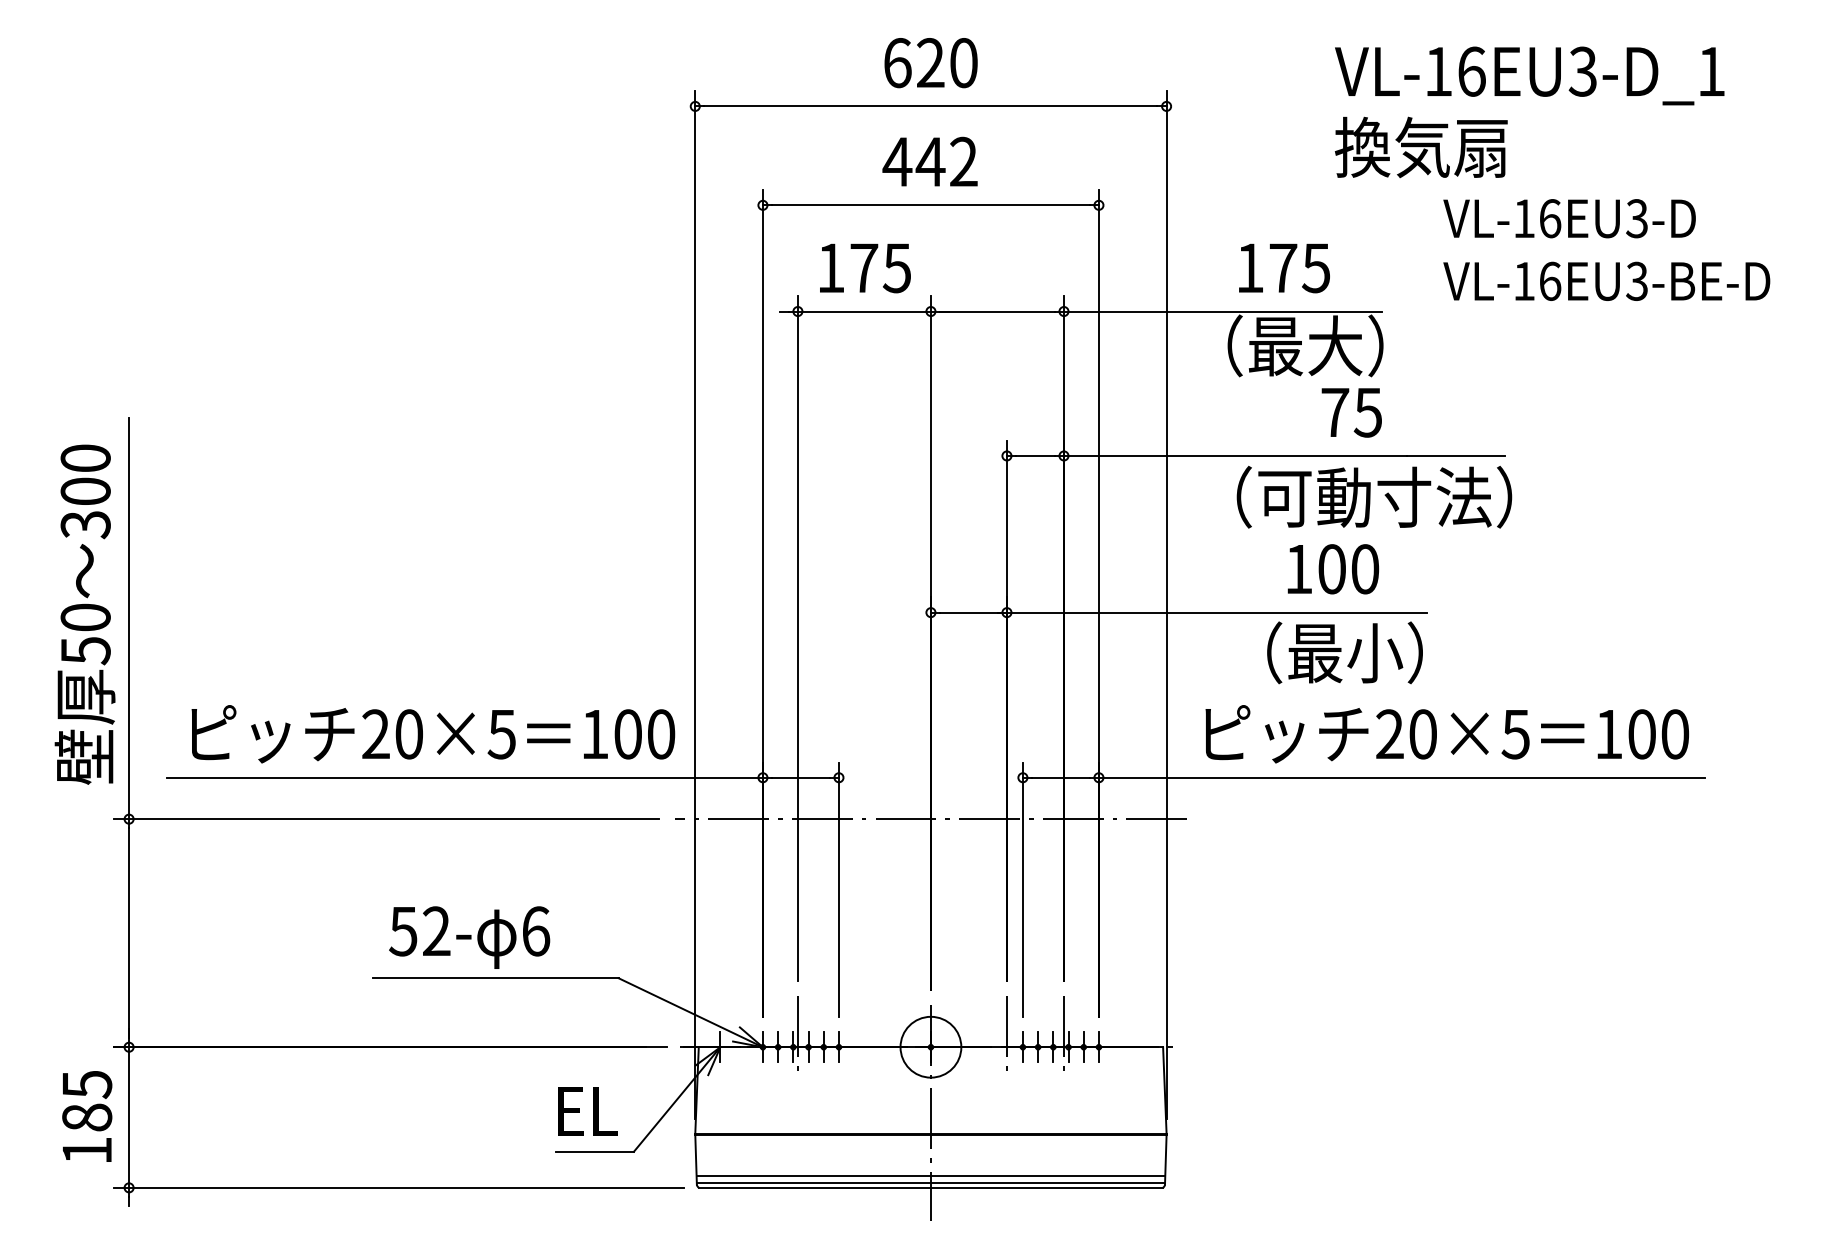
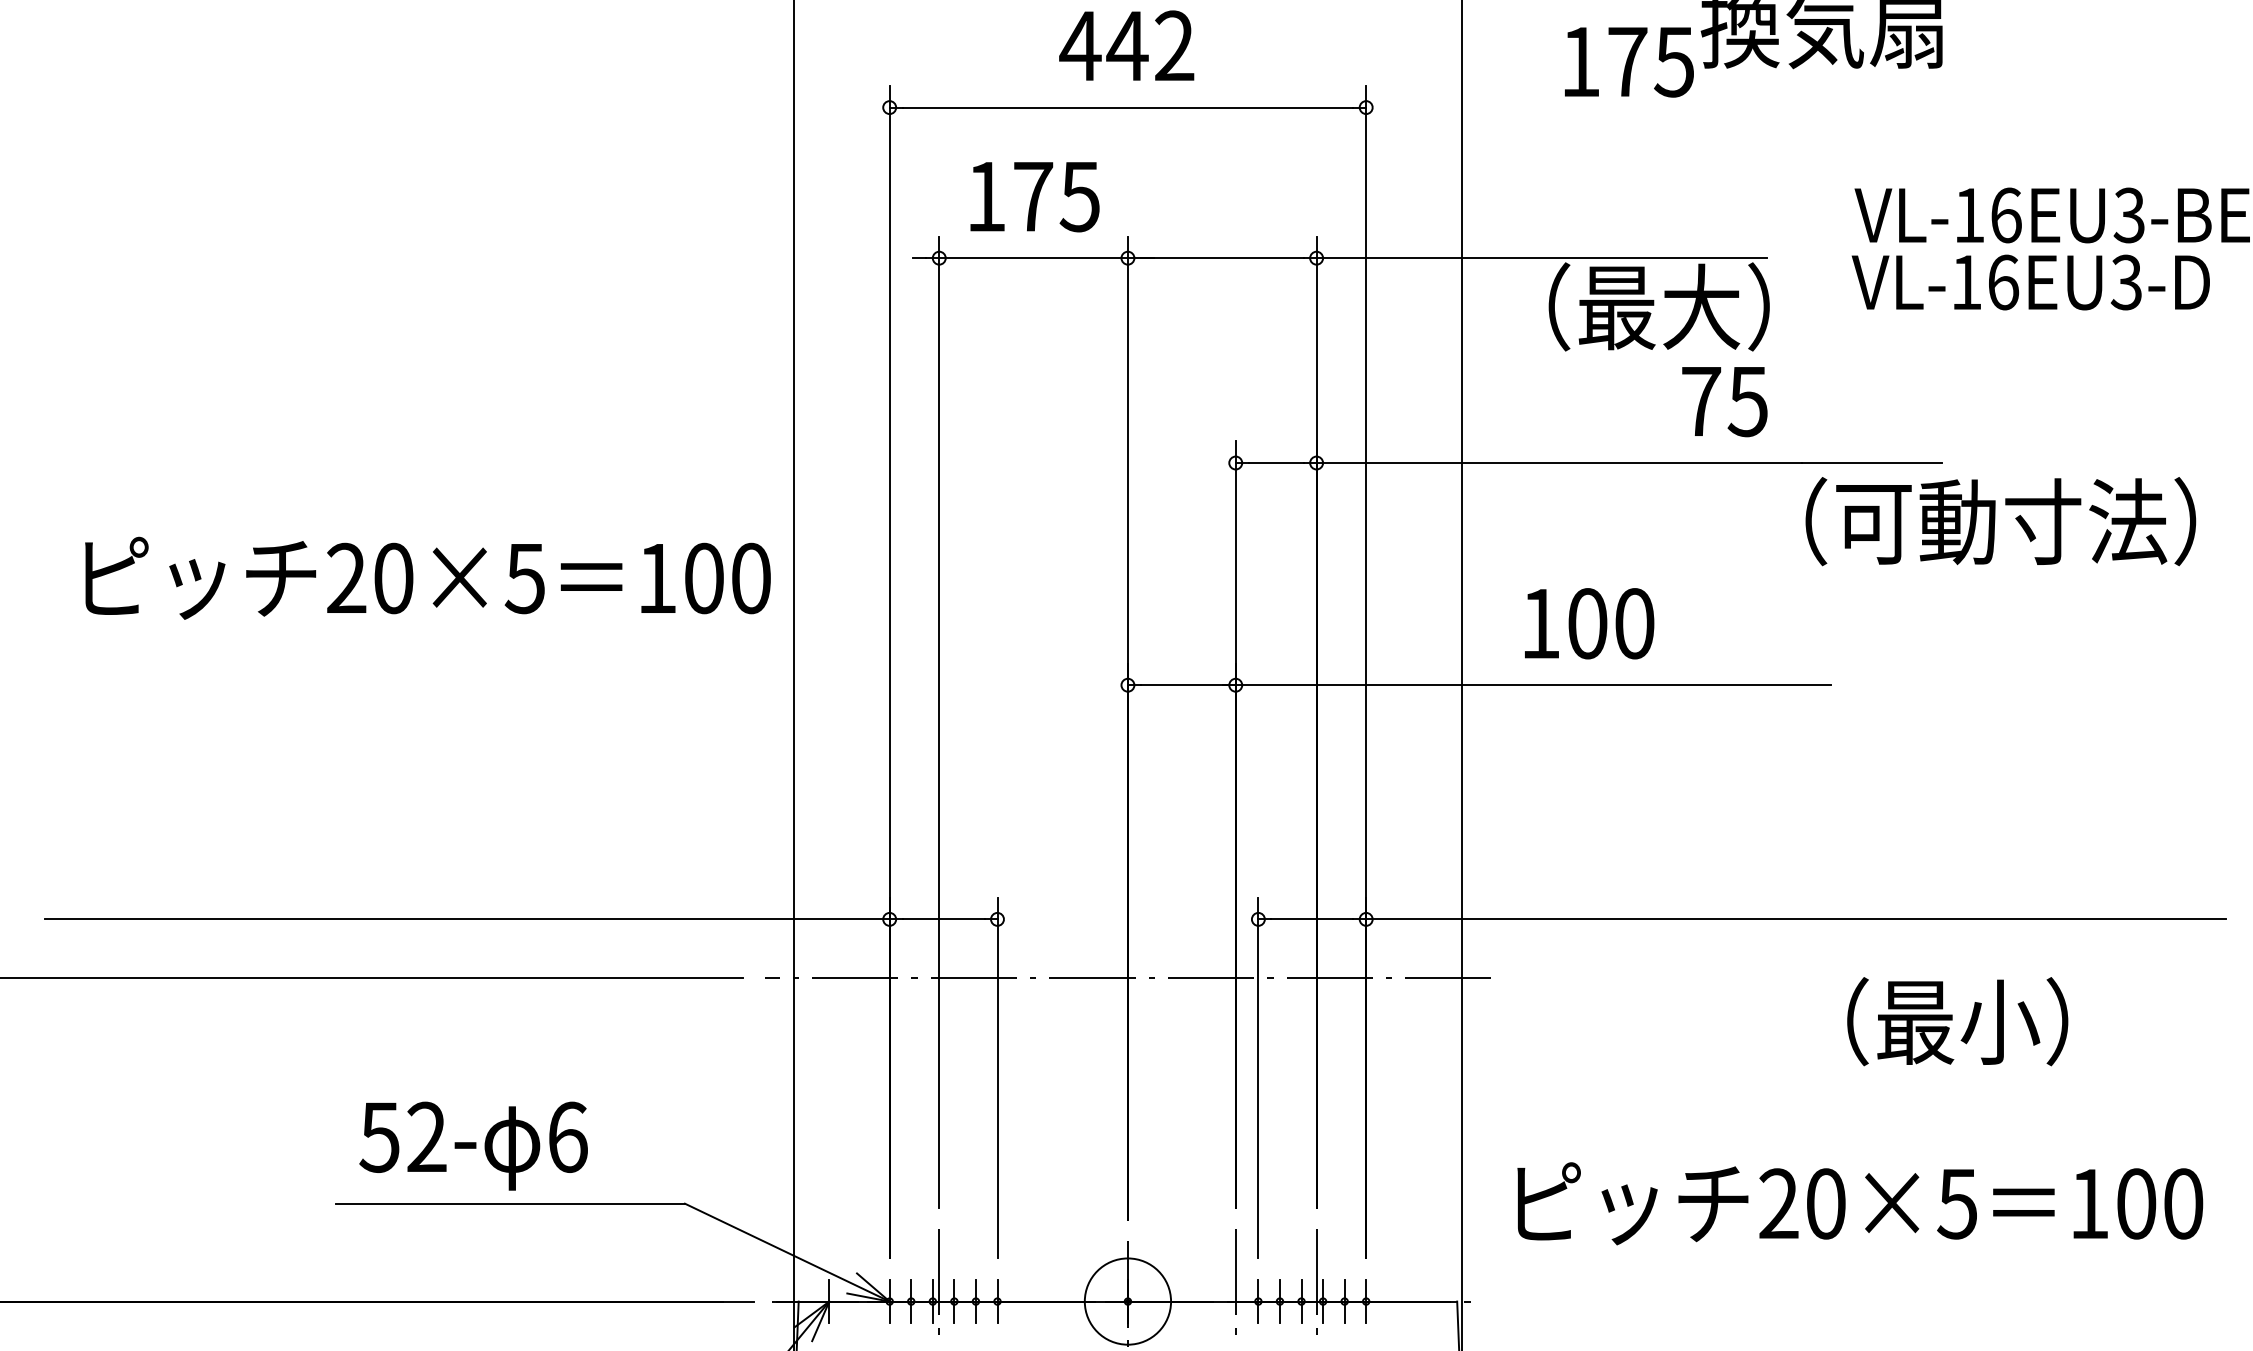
text: (1569, 218) -> (2030, 282), moved
text: (1284, 268) -> (1629, 62), moved
text: (1374, 496) -> (2000, 520), moved
text: (1333, 569) -> (1589, 624), moved
text: (1344, 652) -> (1956, 1021), moved
text: (433, 734) -> (428, 578), moved
text: (1446, 734) -> (1859, 1204), moved

